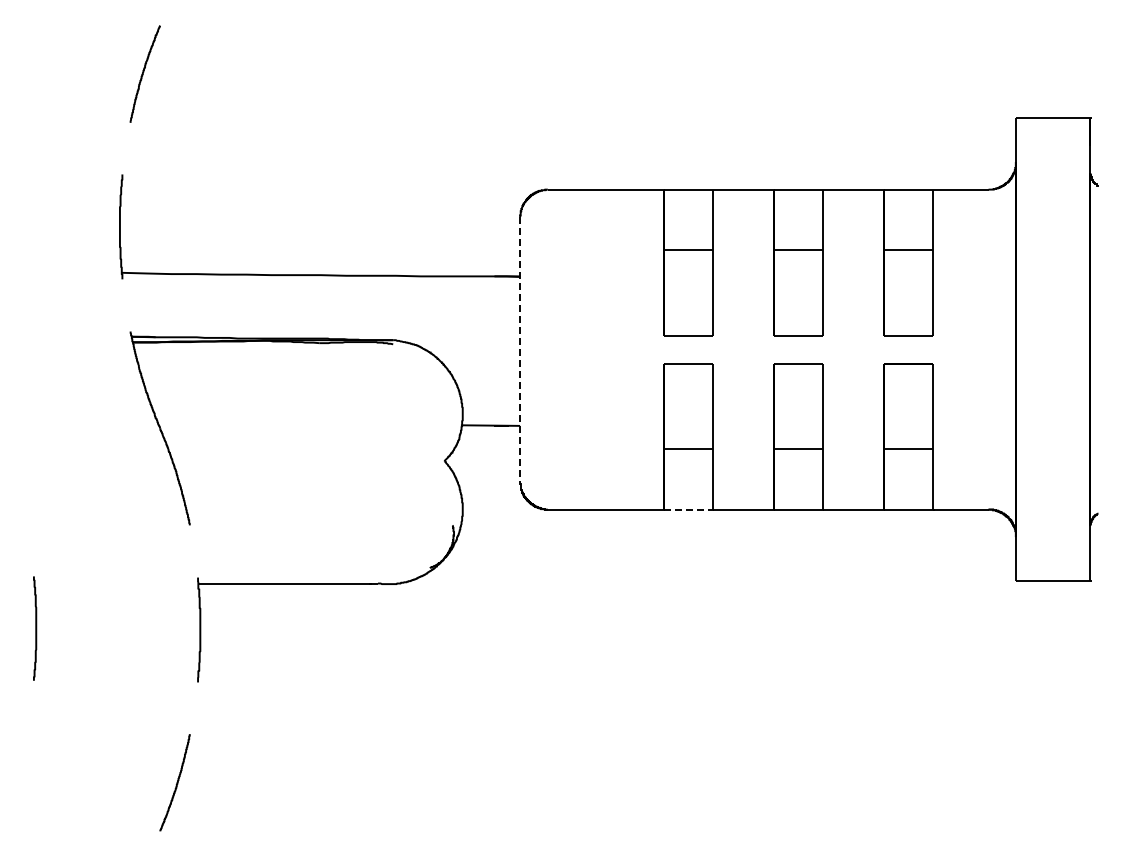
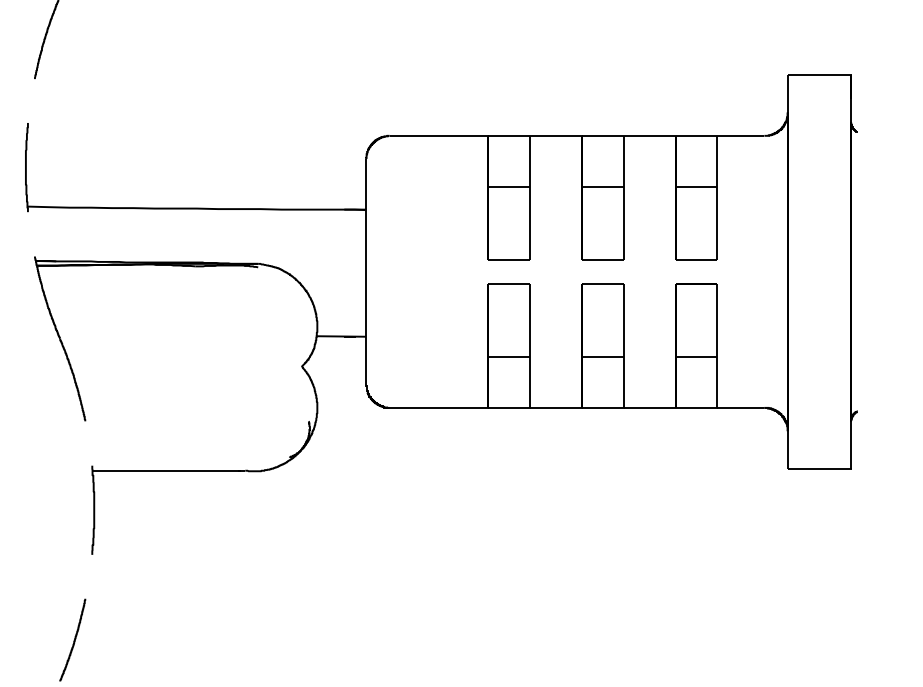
line: (520, 350) -> (366, 272), dashed -> solid
line: (688, 509) -> (509, 407), dashed -> solid

